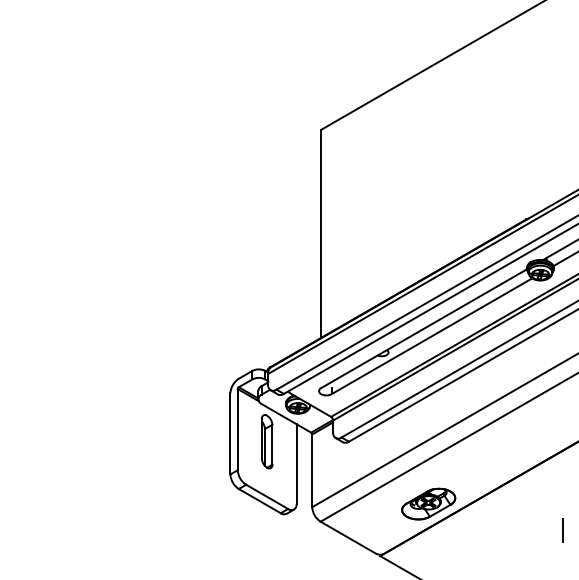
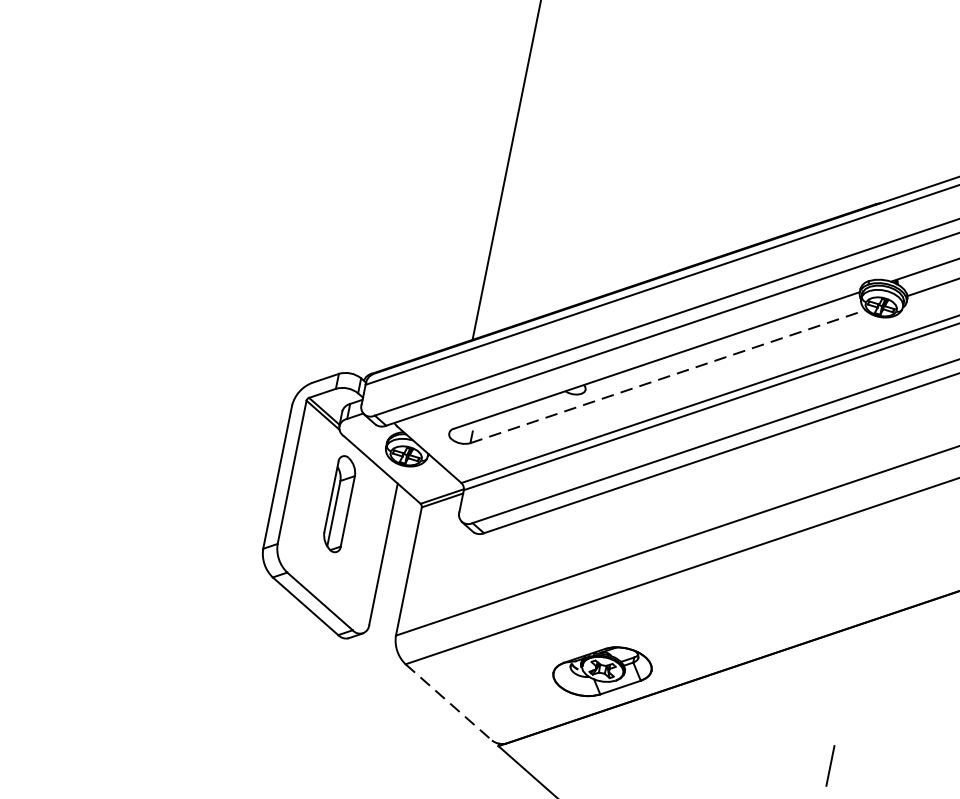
line: (431, 336) -> (667, 376), solid -> dashed
line: (348, 537) -> (449, 702), solid -> dashed

